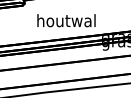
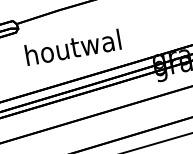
text: (66, 20) -> (73, 47), moved

